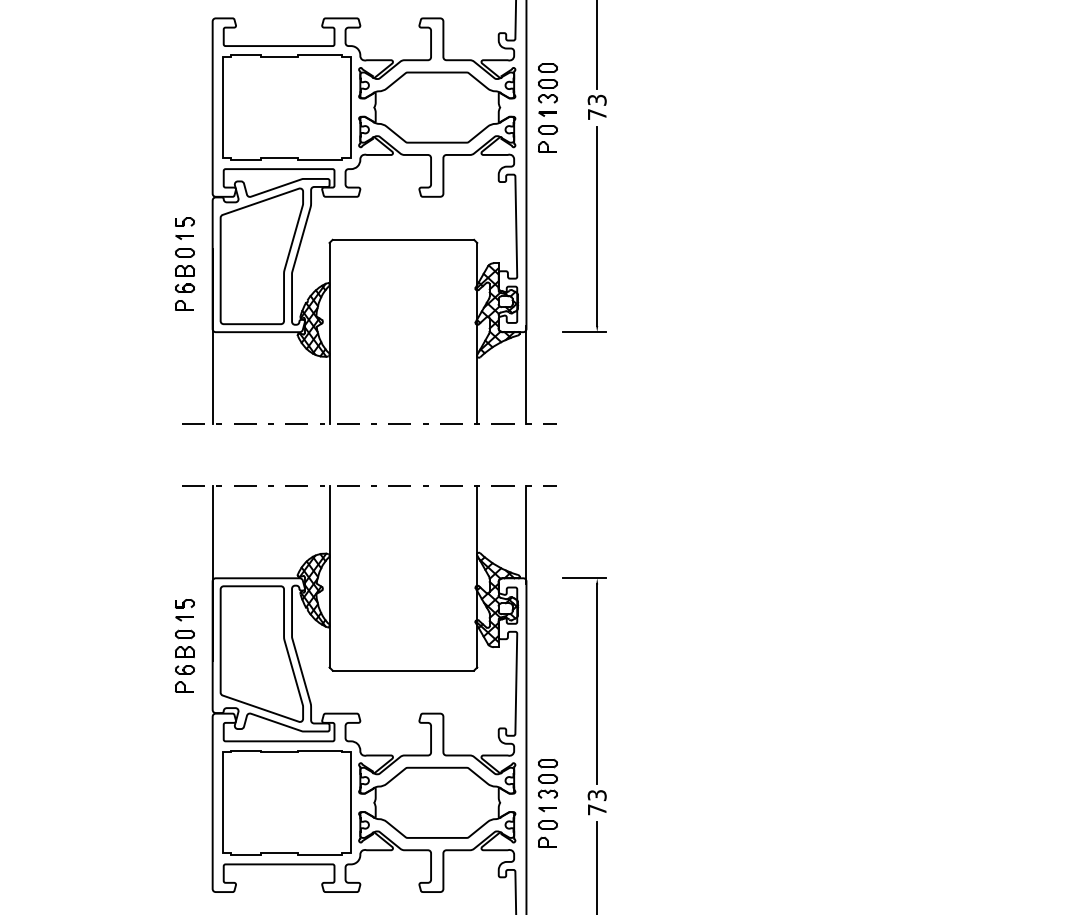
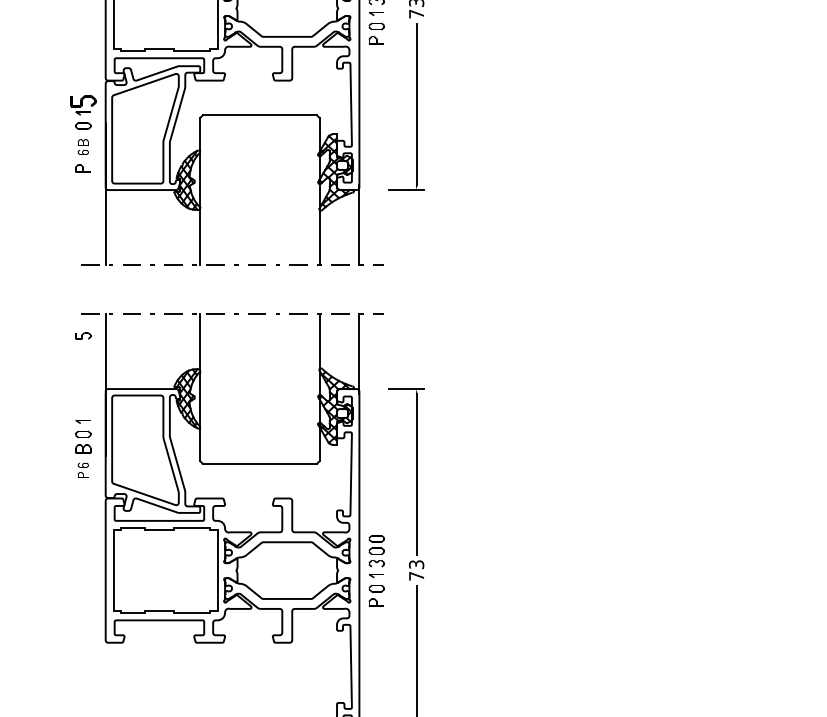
part: (184, 221) -> (82, 100), size x1.6
part: (184, 278) -> (82, 146), size x0.7
part: (184, 603) -> (82, 335), moved
part: (184, 678) -> (82, 470), size x0.7

